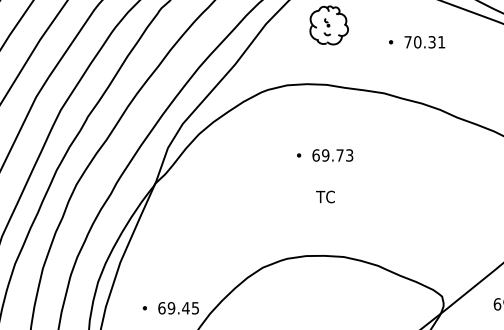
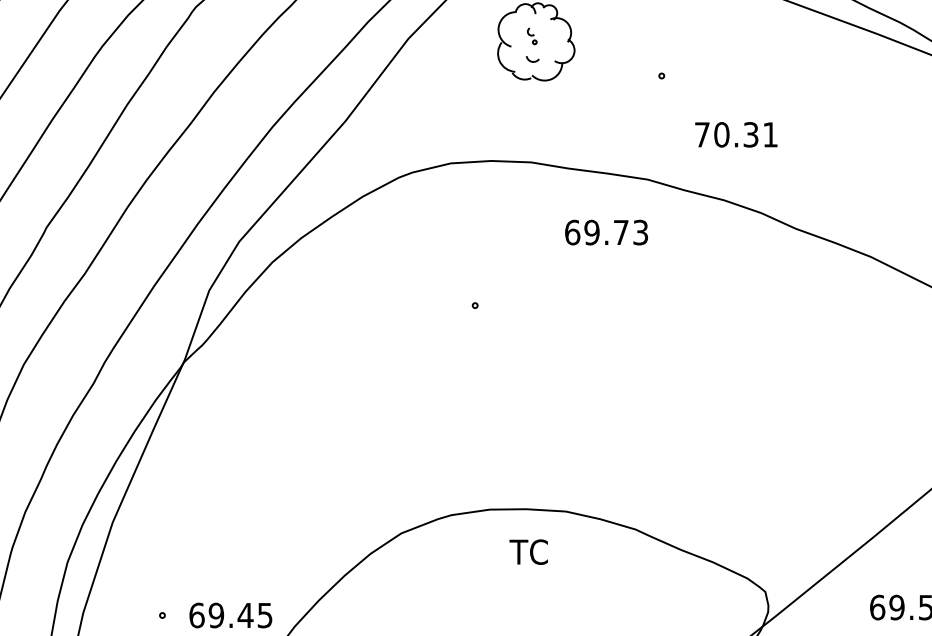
text: (424, 42) -> (735, 135), moved
text: (332, 155) -> (605, 232), moved
text: (325, 196) -> (528, 551), moved

